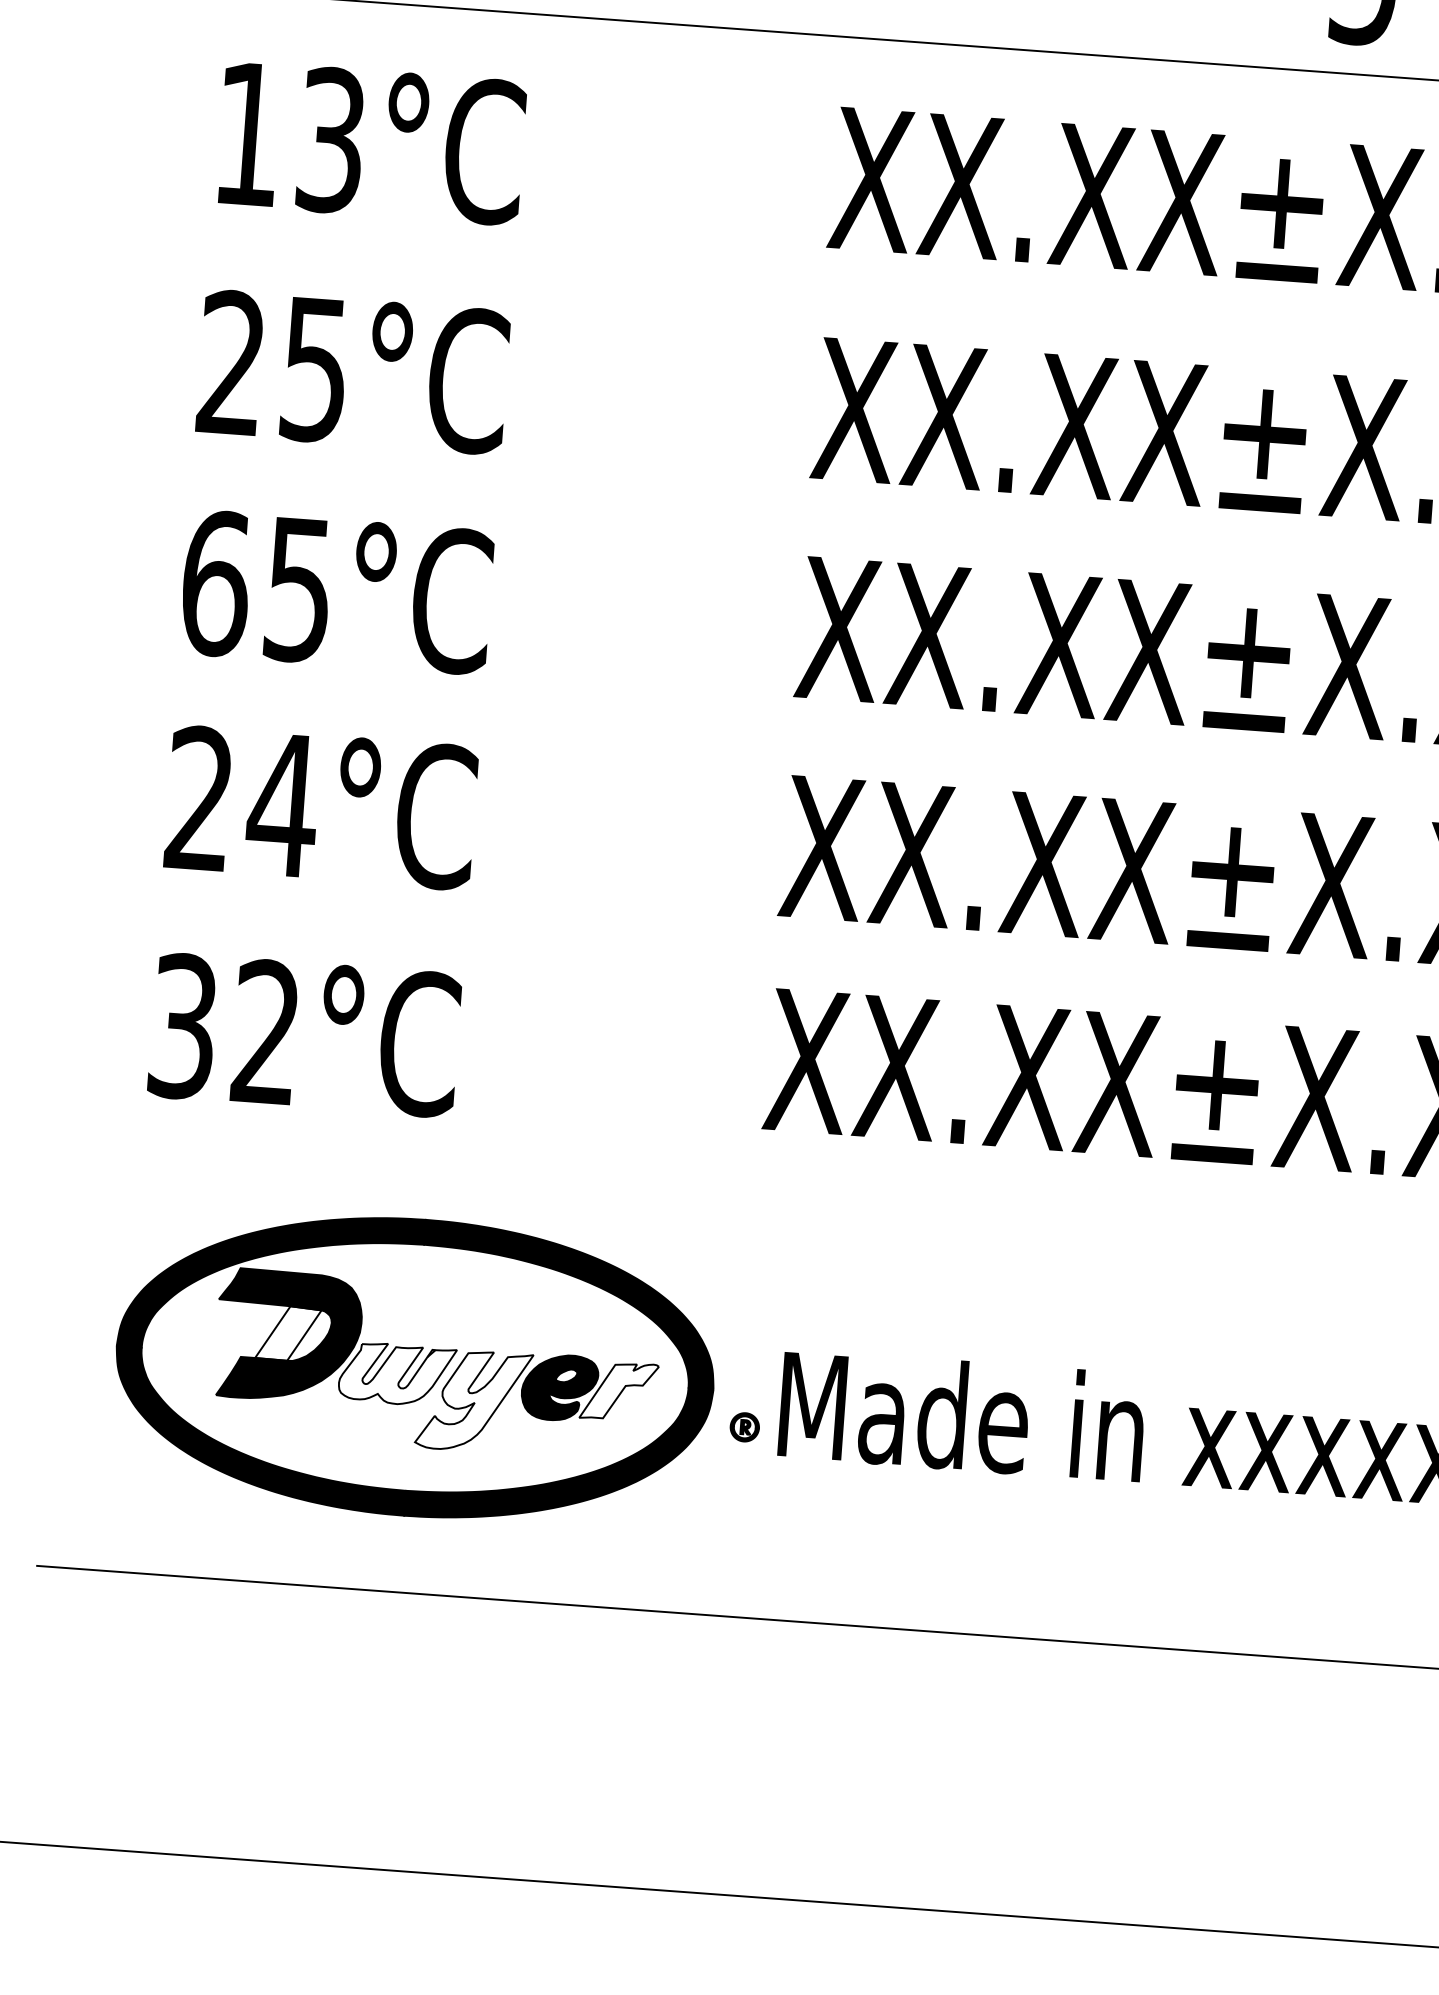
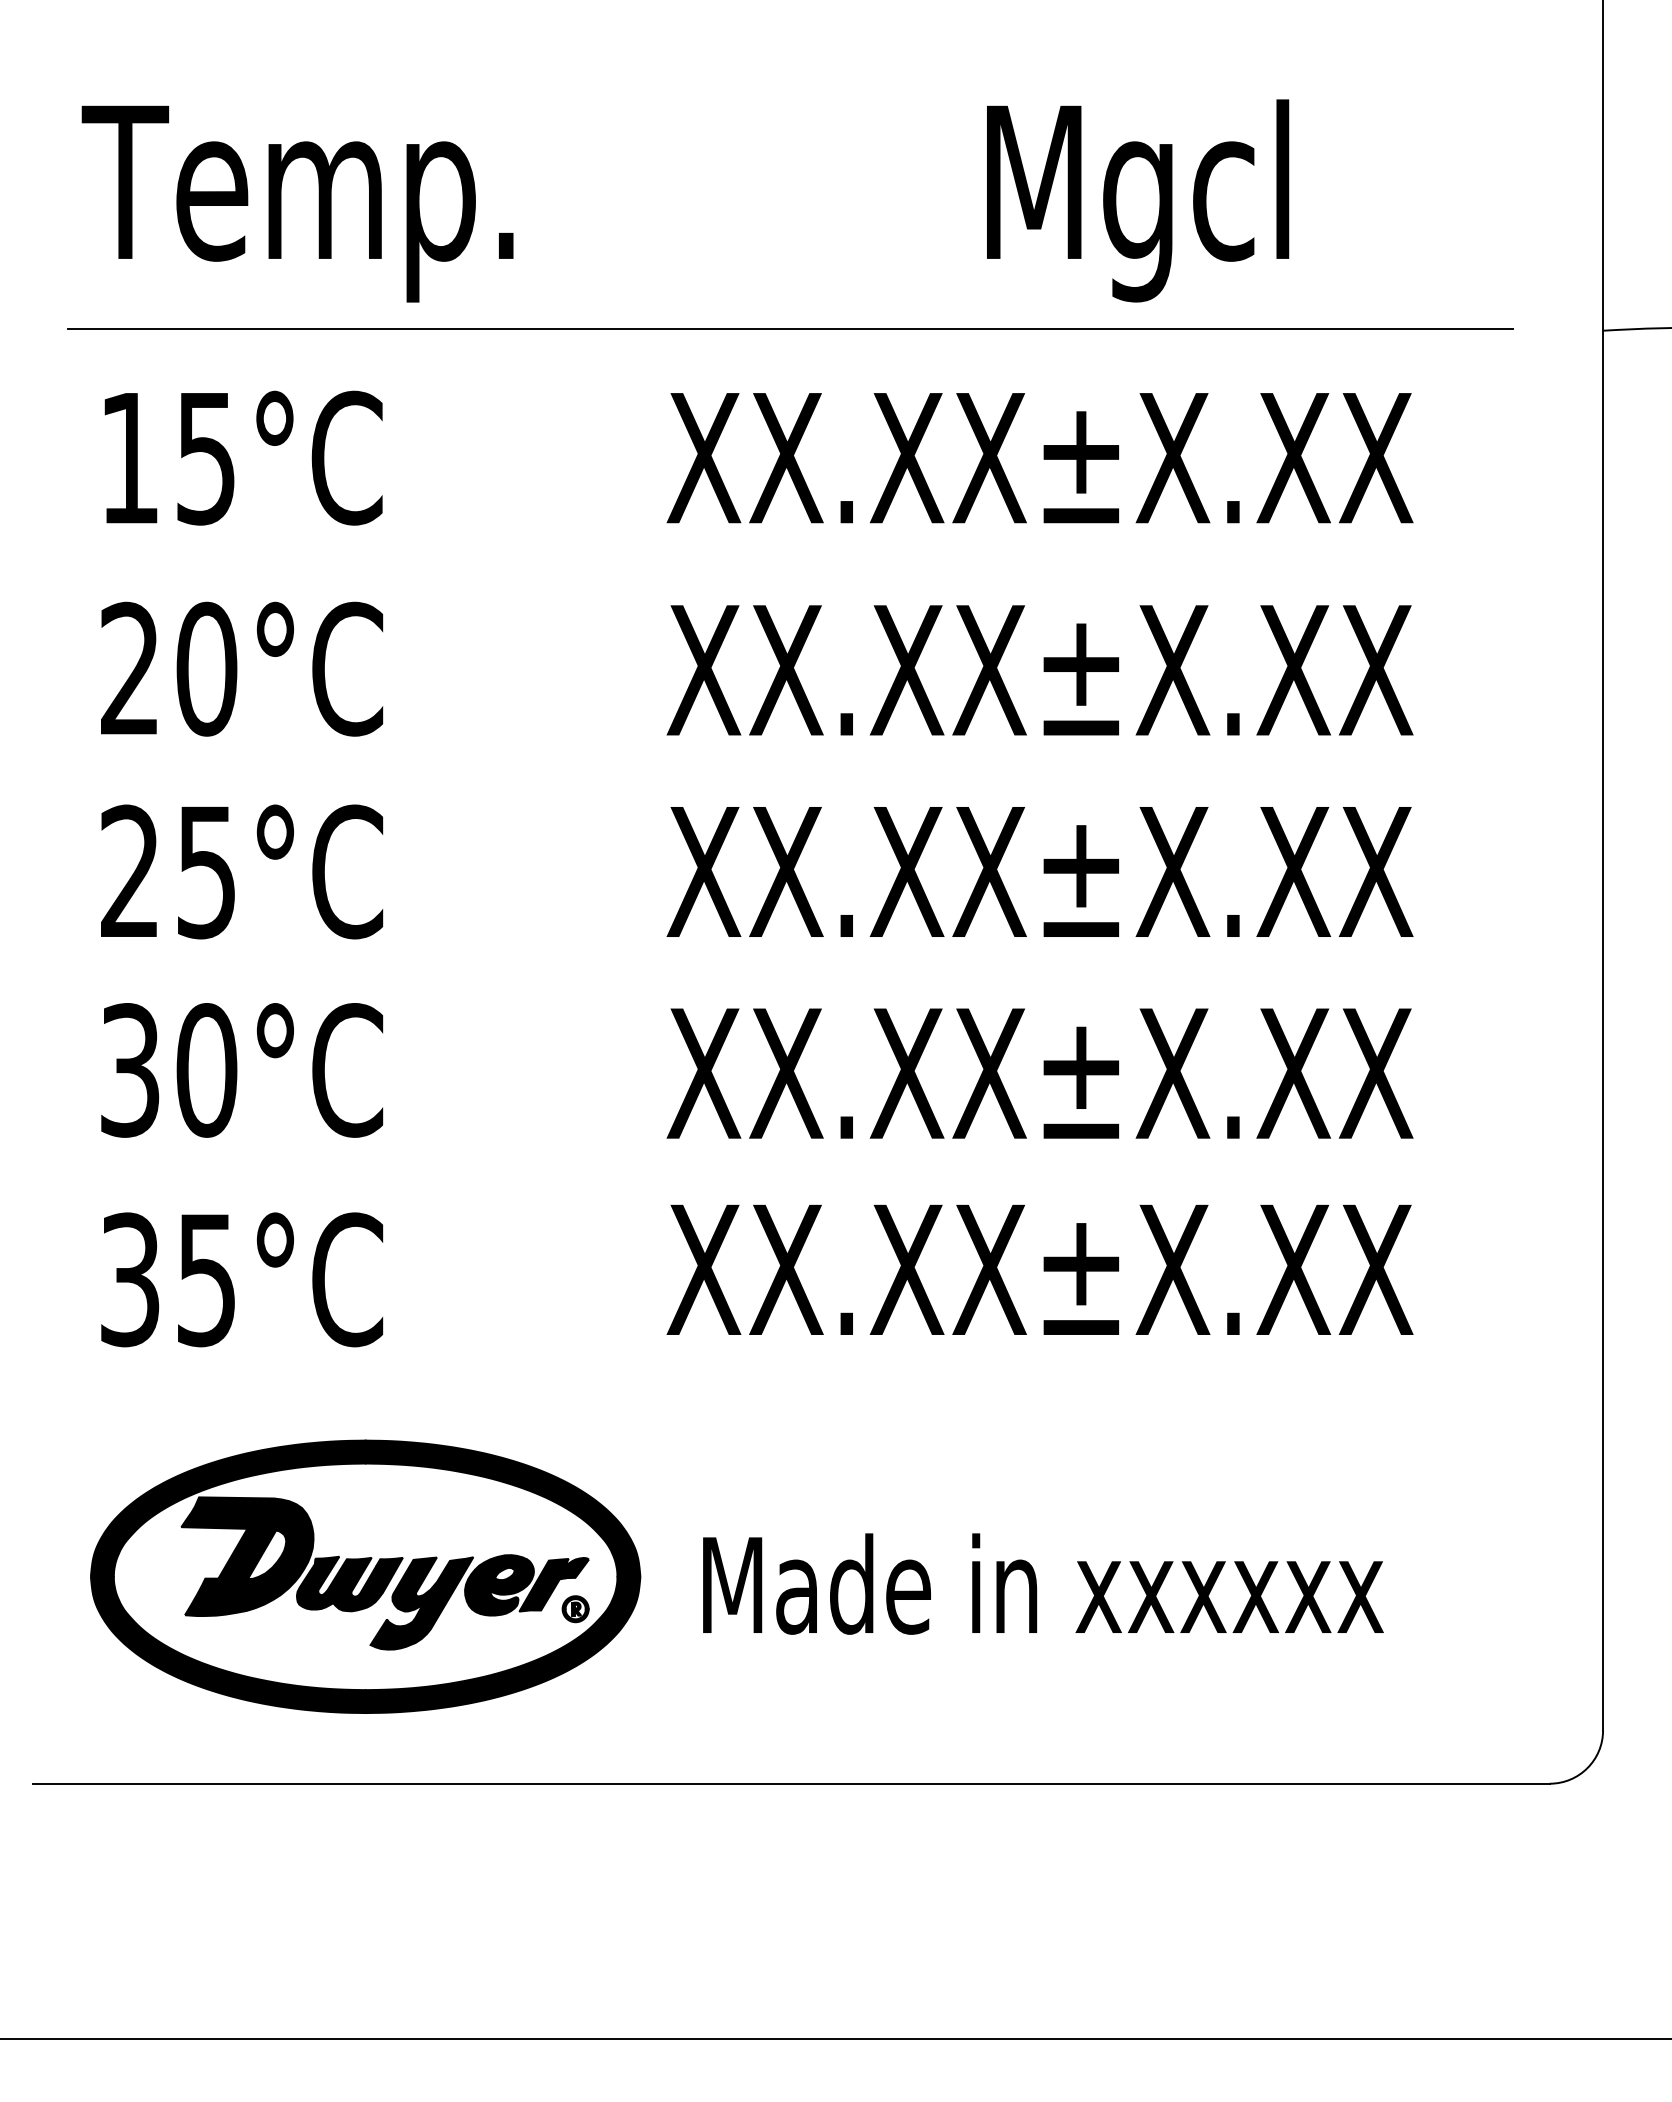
text: (331, 139) -> (206, 457), 13°C -> 15°C
text: (314, 368) -> (206, 668), 25°C -> 20°C
text: (216, 583) -> (130, 871), 65°C -> 25°C
text: (242, 802) -> (169, 1070), 24°C -> 30°C
text: (264, 1032) -> (205, 1279), 32°C -> 35°C
fill: (288, 1333) -> (247, 1553), added
fill: (397, 1373) -> (349, 1583), added
fill: (619, 1391) -> (554, 1584), added
fill: (473, 1401) -> (421, 1603), added
part: (744, 1427) -> (575, 1609), moved

